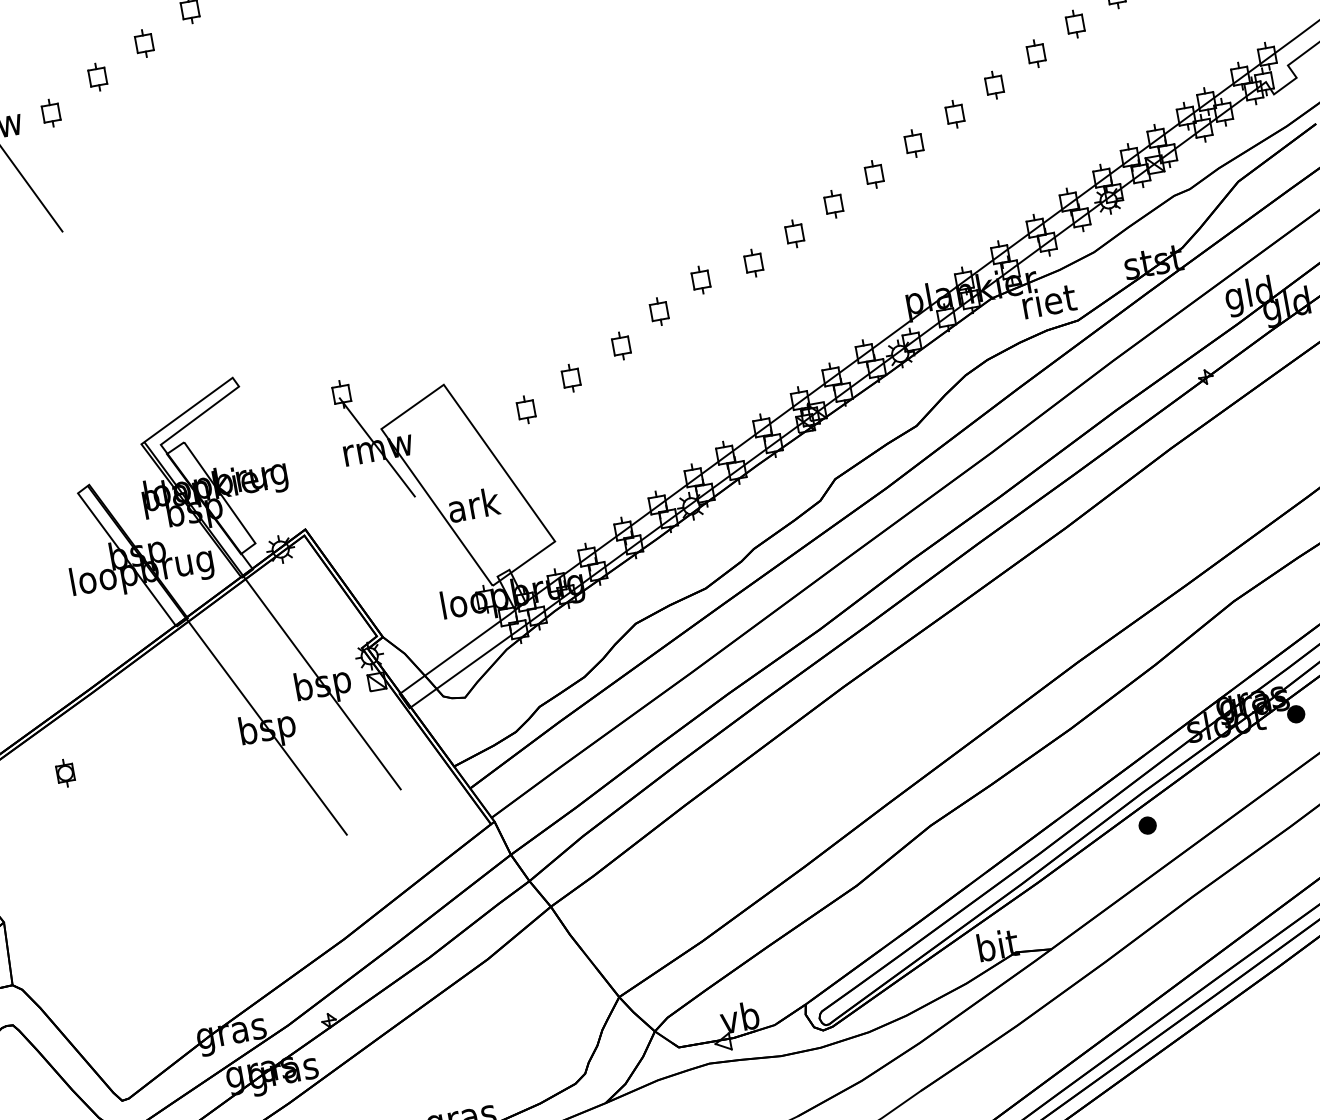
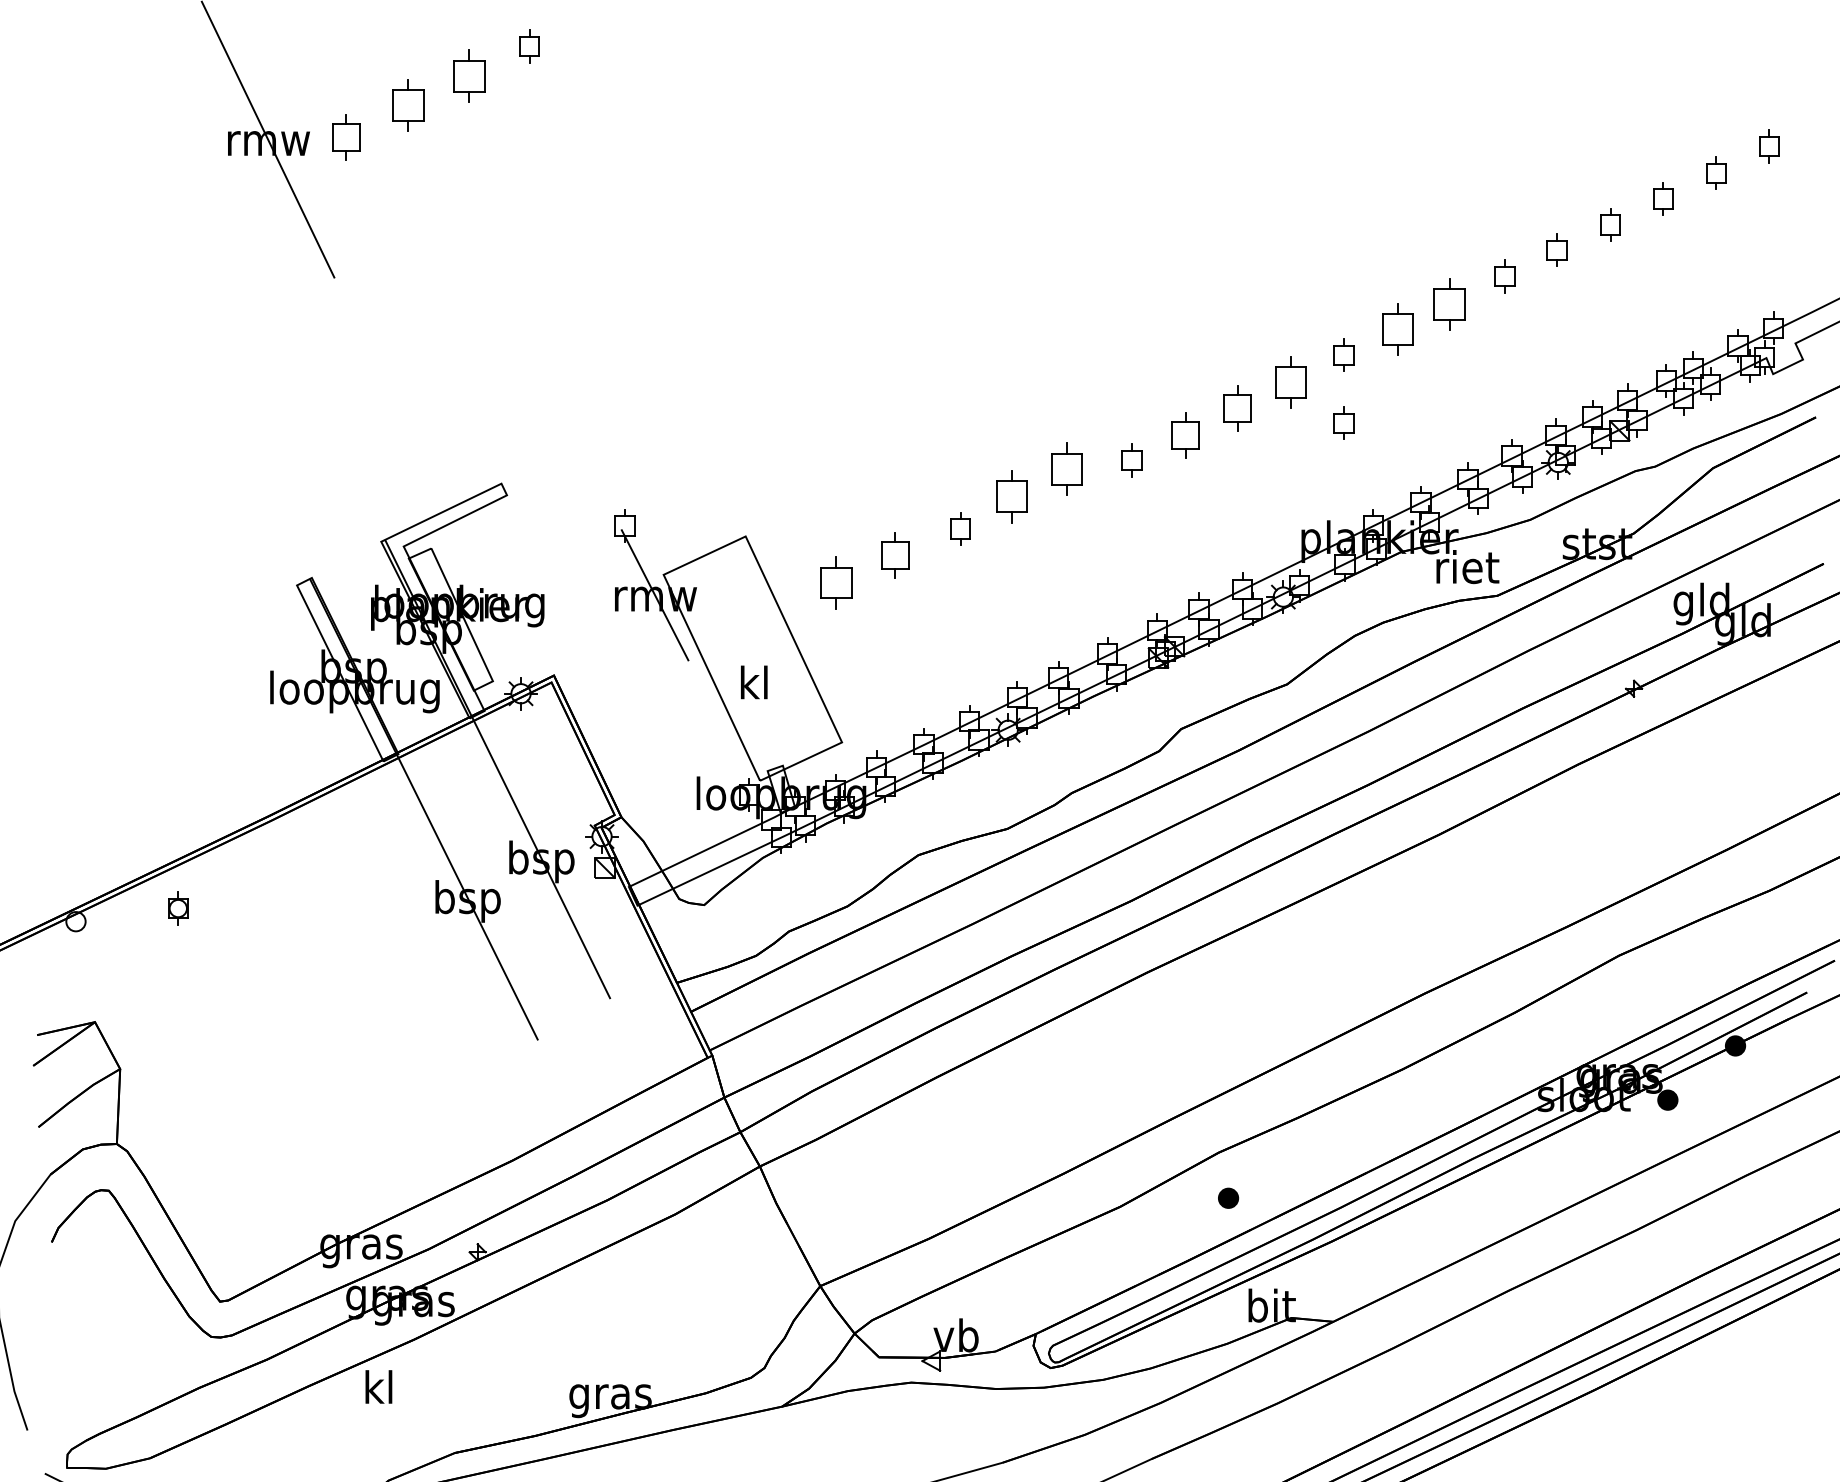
part: (144, 43) -> (469, 75), size x1.6
part: (97, 76) -> (407, 104), size x1.6
part: (994, 84) -> (1449, 303), size x1.6
part: (51, 113) -> (346, 137), size x1.4
part: (954, 114) -> (1397, 329), size x1.6
part: (874, 174) -> (1291, 382), size x1.6
part: (923, 199) -> (1343, 422), added
part: (833, 203) -> (1237, 408), size x1.4
part: (794, 233) -> (1185, 434), size x1.4
part: (701, 279) -> (1067, 468), size x1.6
part: (658, 311) -> (1011, 496), size x1.6
part: (571, 377) -> (895, 555), size x1.4
part: (526, 409) -> (836, 582), size x1.6
text: (474, 504) -> (755, 682), ark -> kl
part: (65, 773) -> (178, 908), moved
part: (1147, 824) -> (1228, 1197), moved

